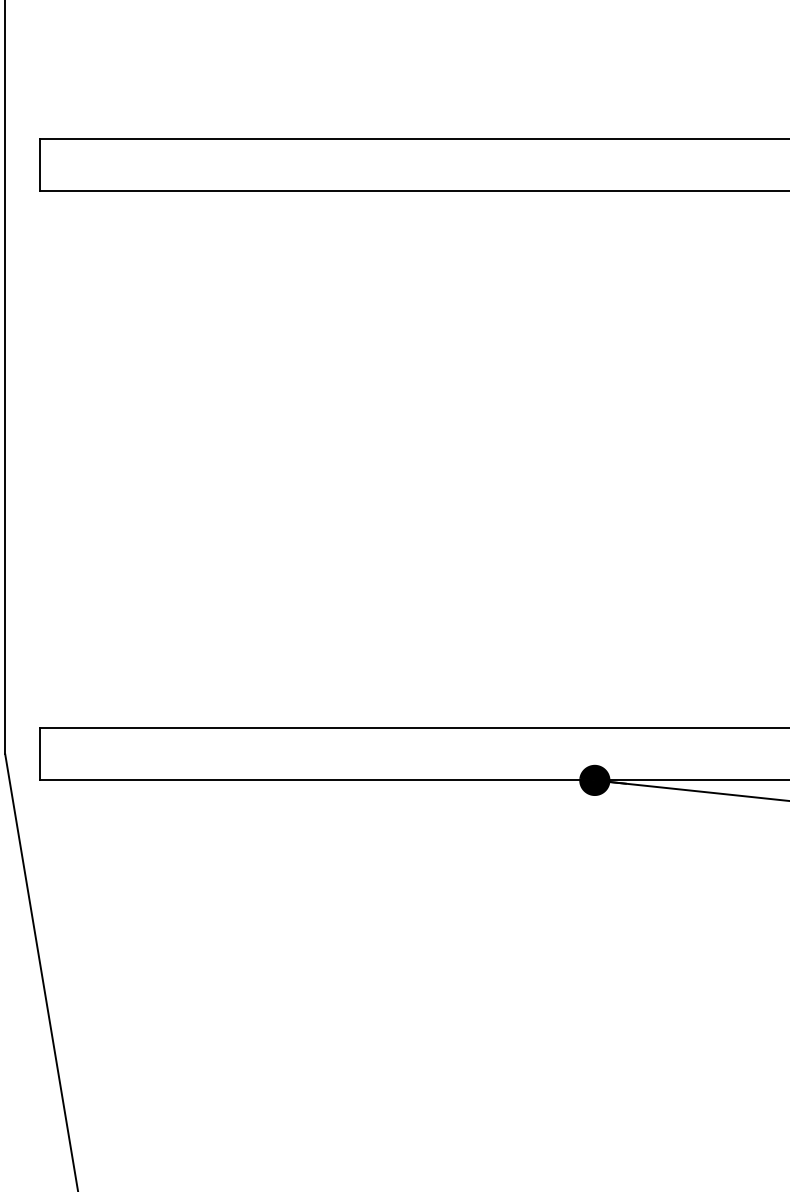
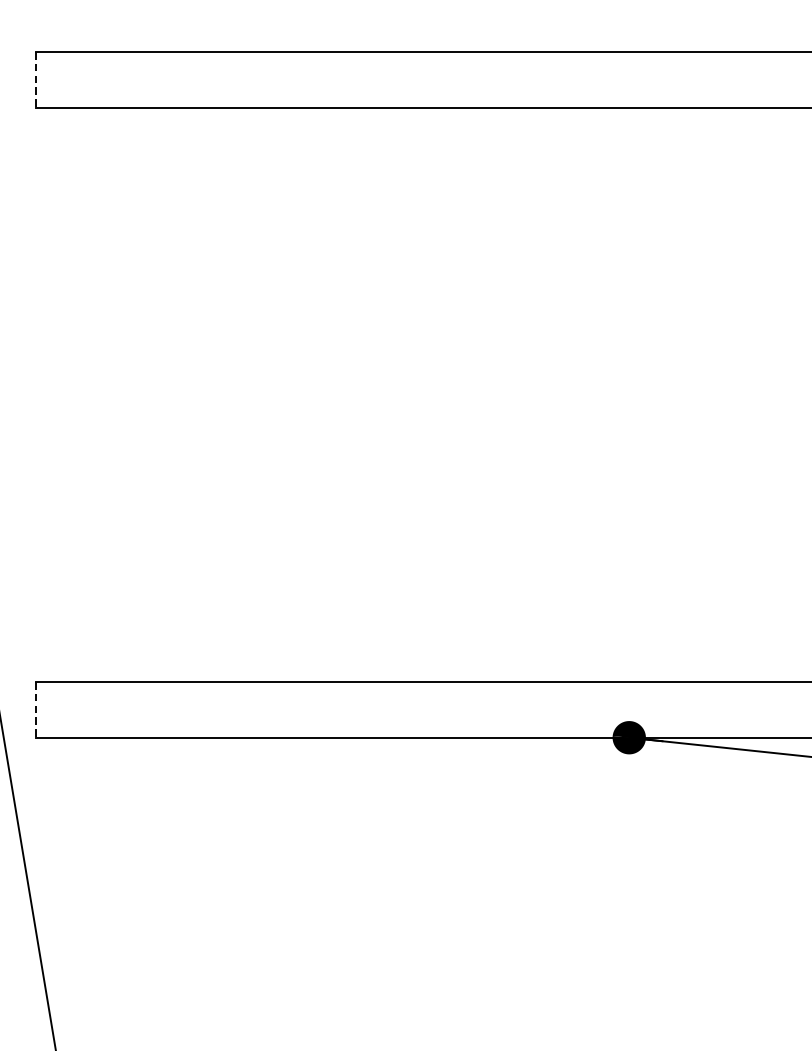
line: (39, 165) -> (35, 80), solid -> dashed
line: (39, 754) -> (35, 710), solid -> dashed

